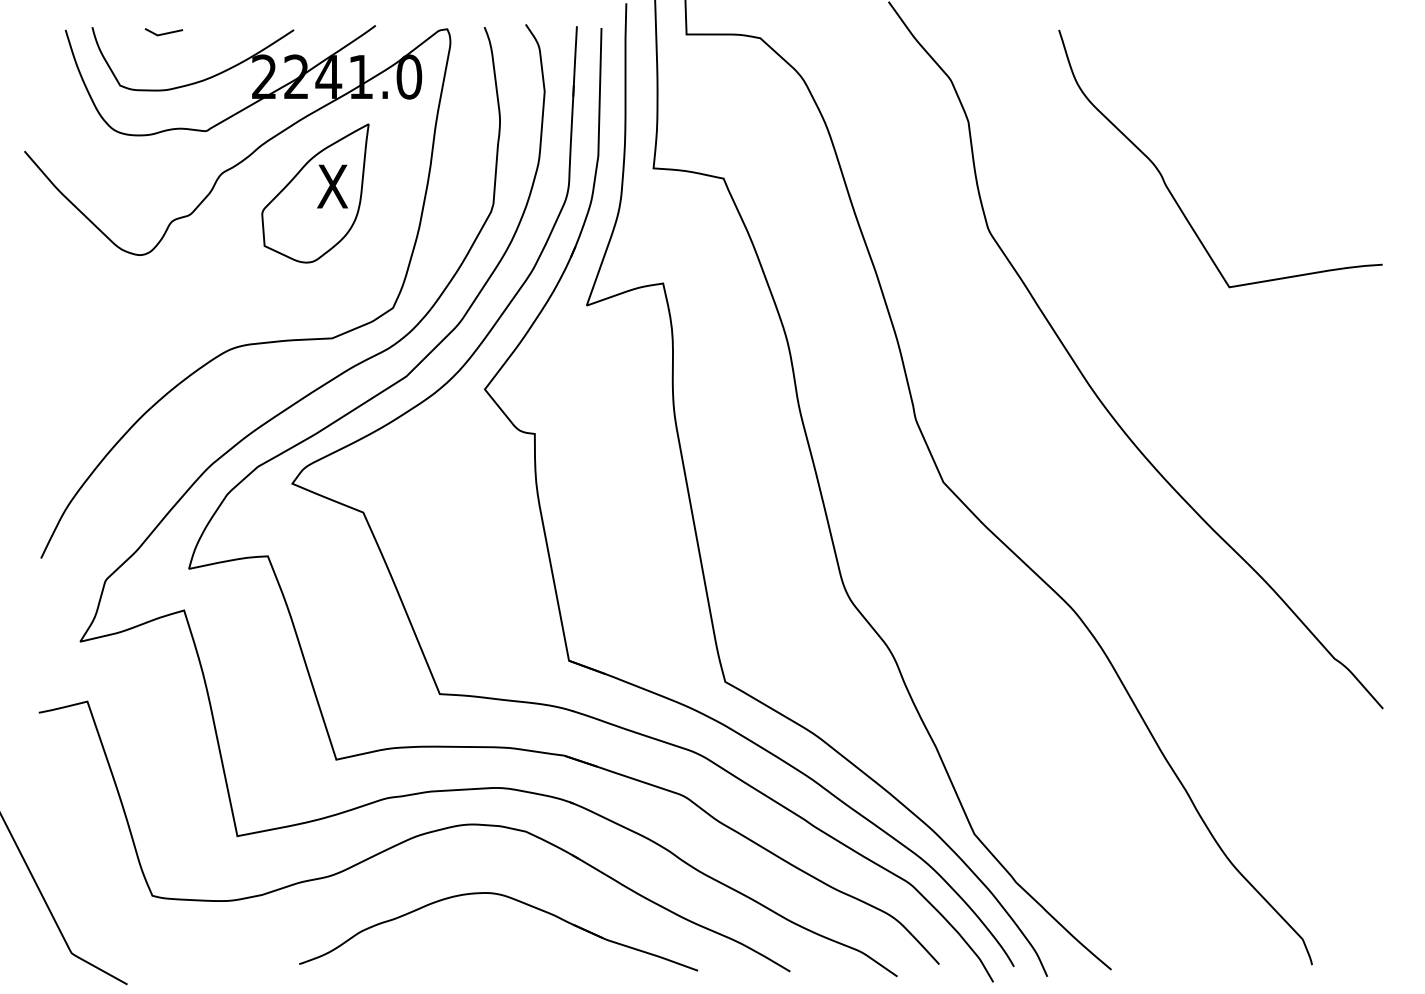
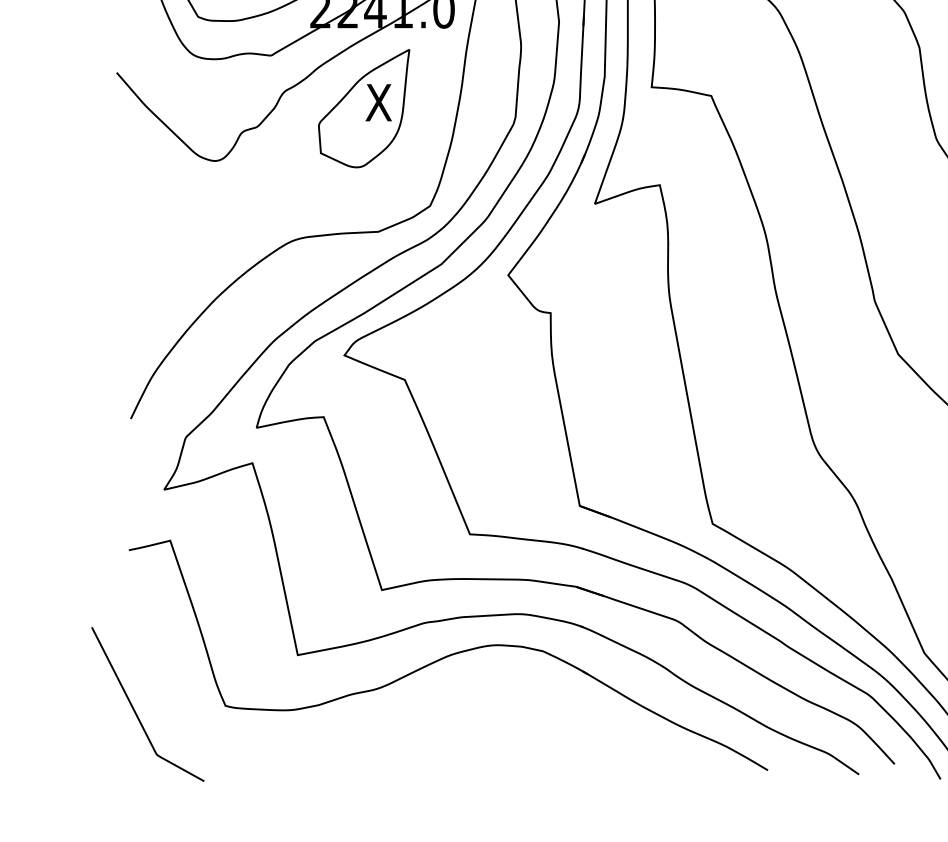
part: (511, 899) -> (530, 708), removed

